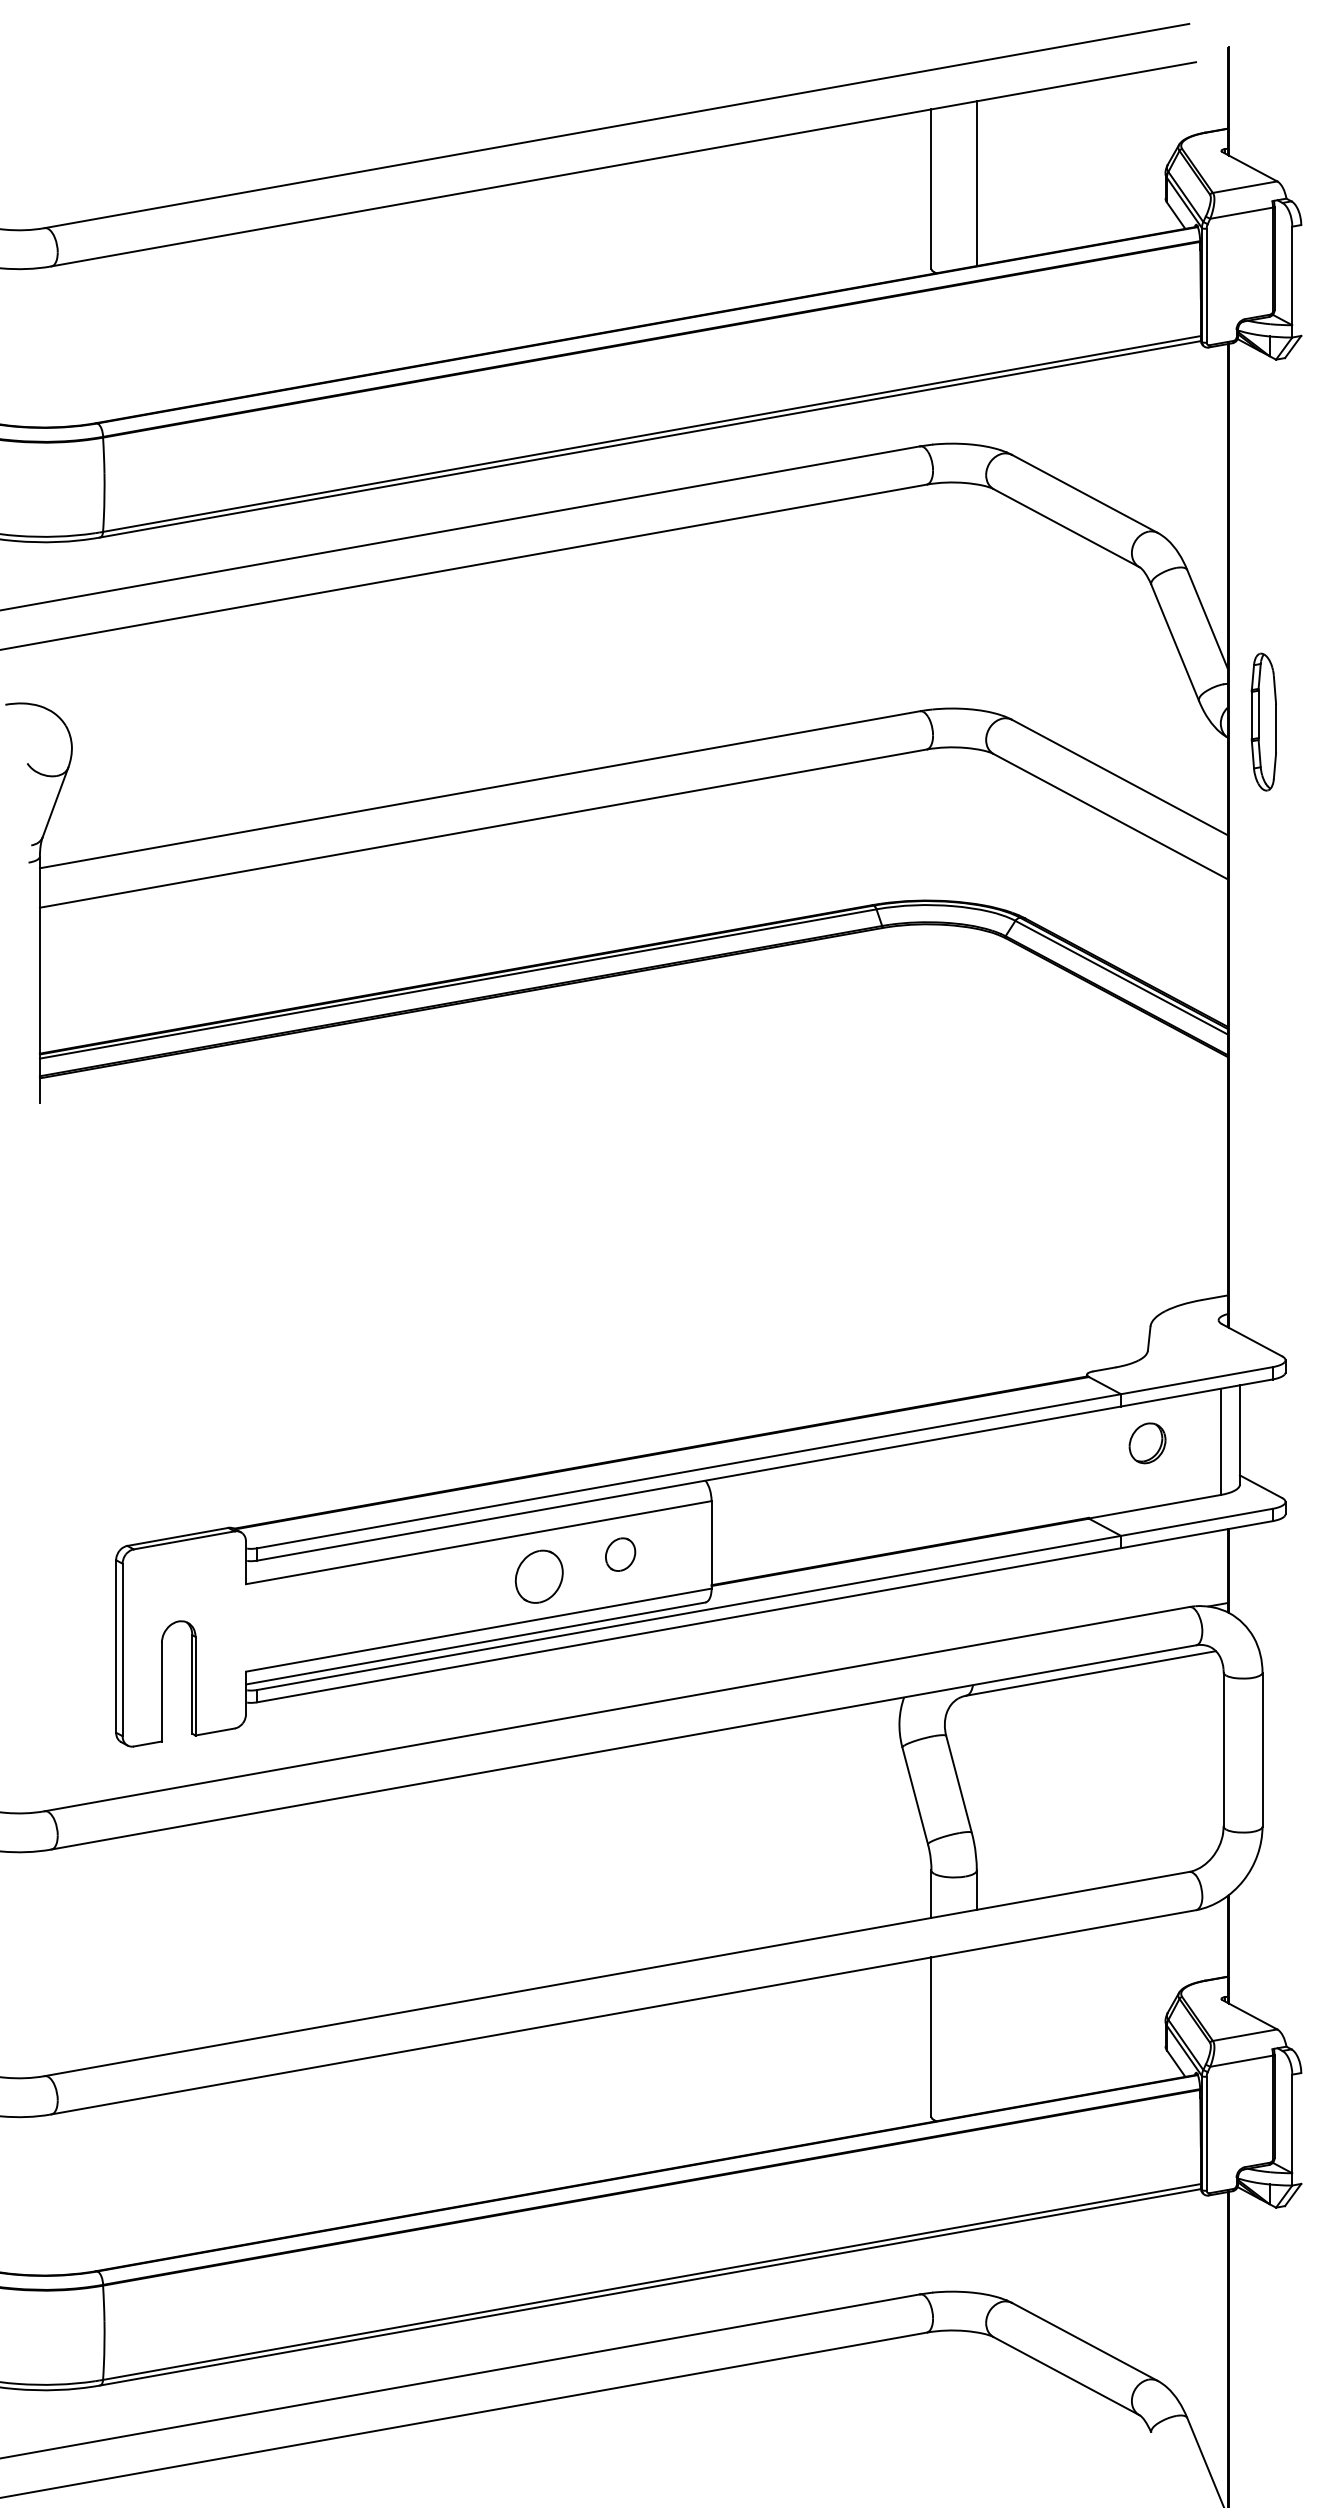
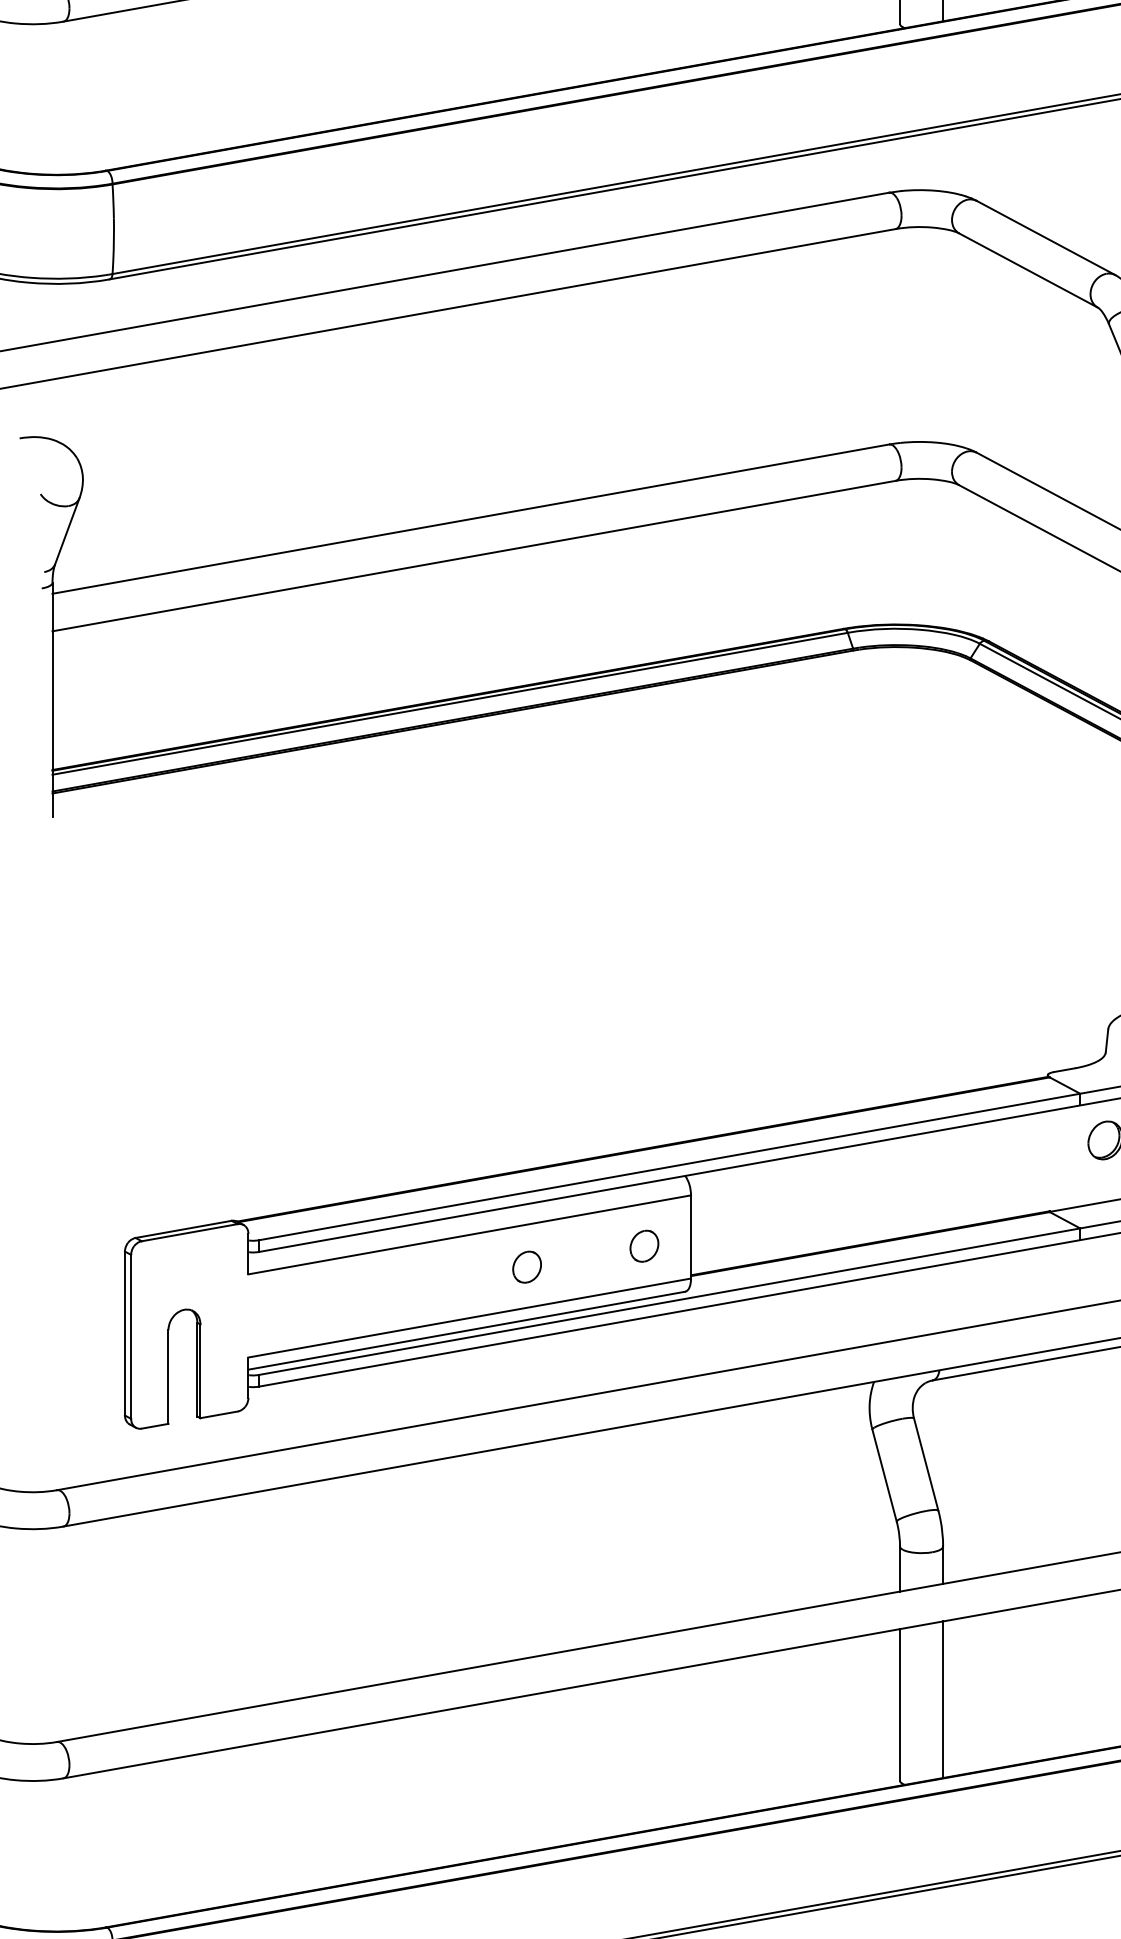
part: (620, 1554) -> (644, 1246), moved
part: (538, 1576) -> (526, 1267), size x0.62
line: (976, 2031) -> (942, 1699), added

